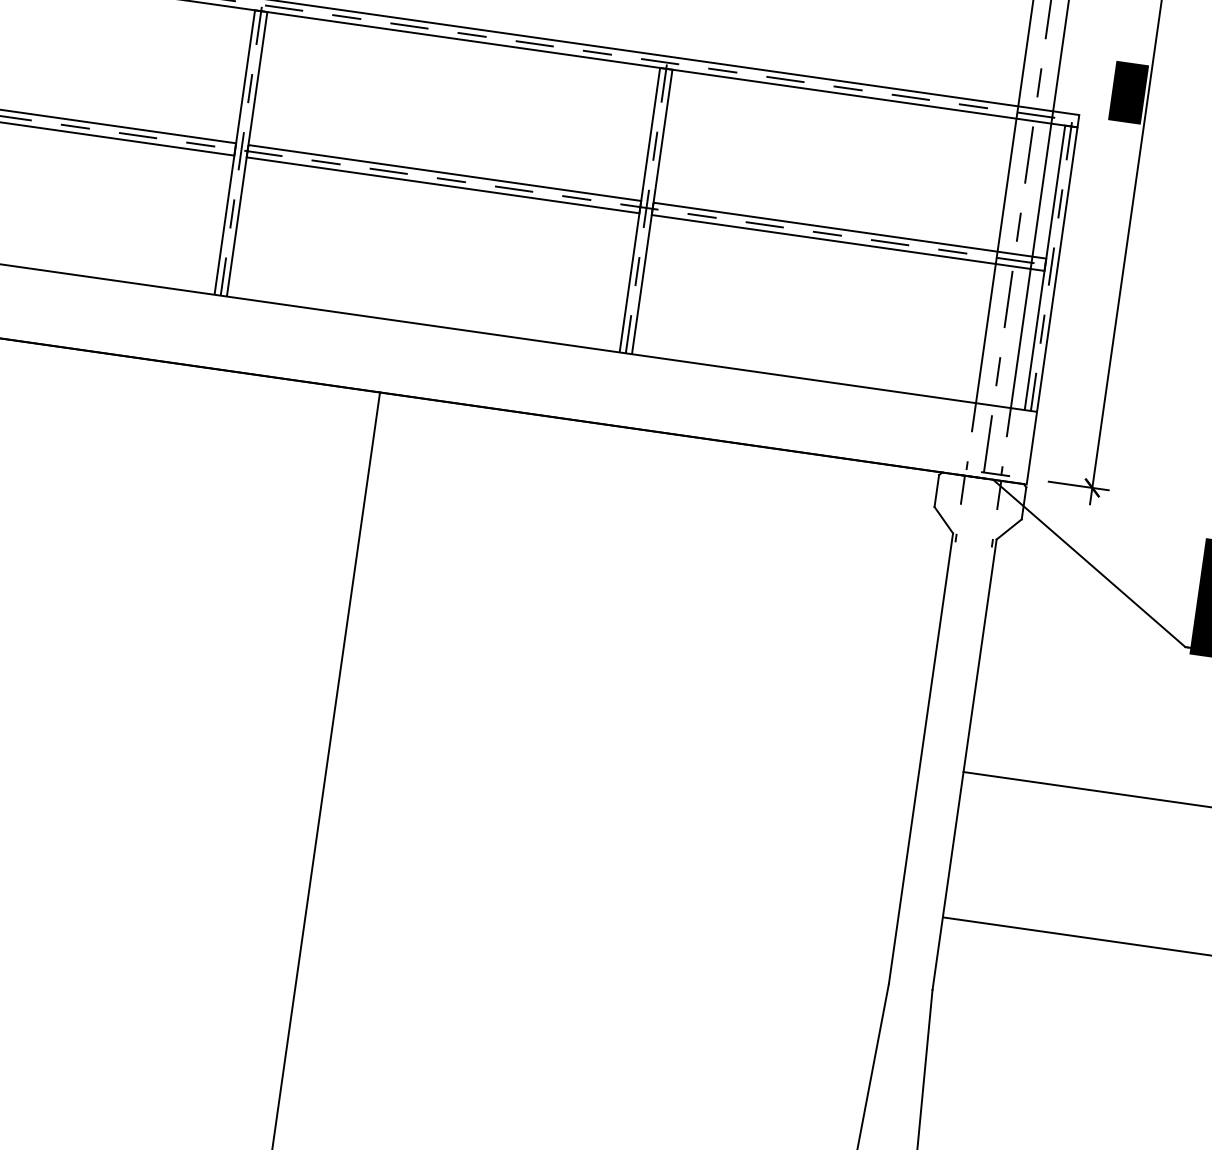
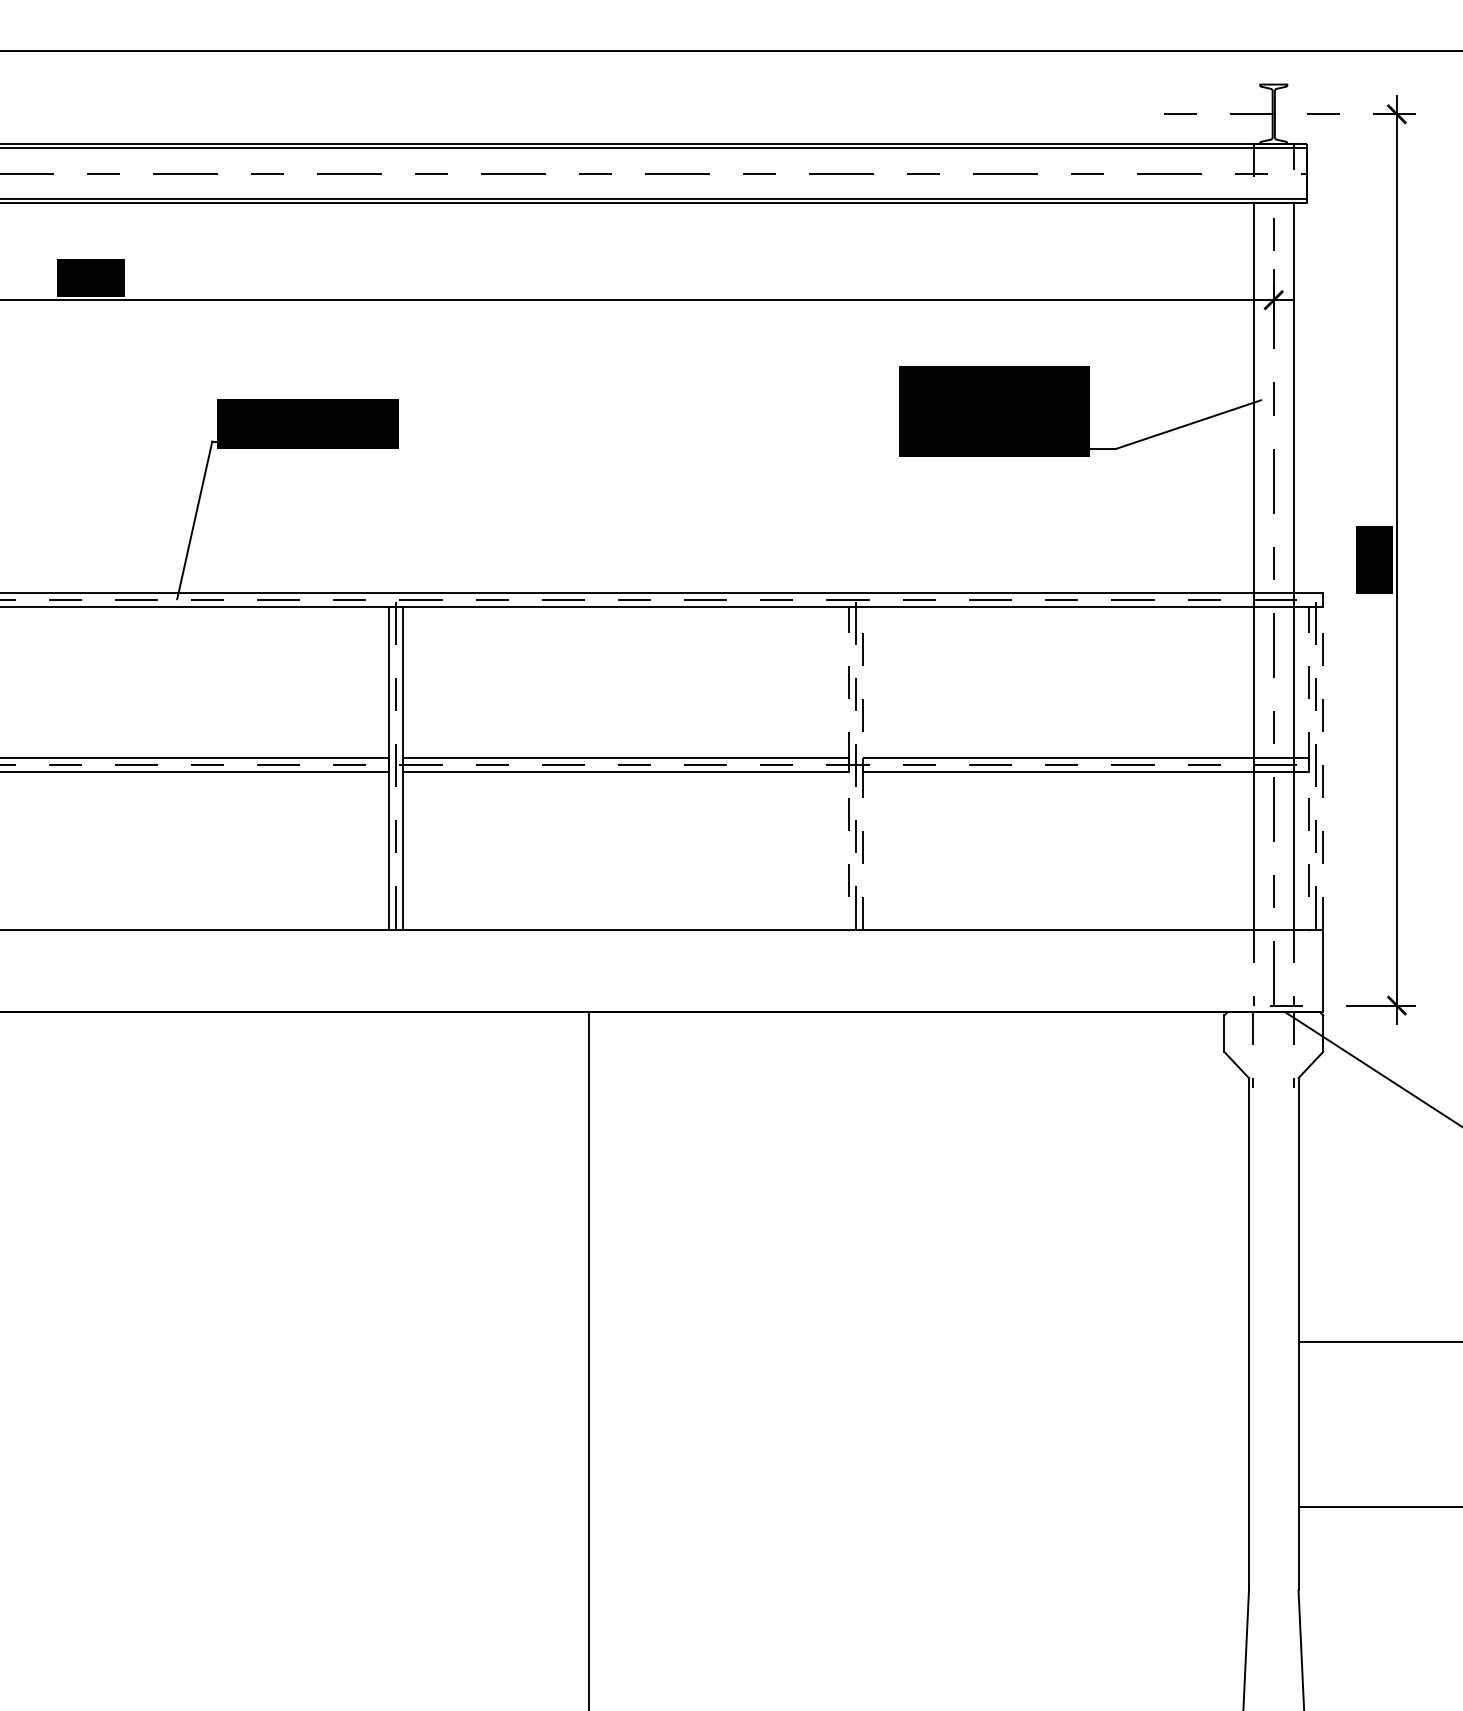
line: (666, 68) -> (856, 606), solid -> dashed
line: (1071, 126) -> (1316, 606), solid -> dashed

